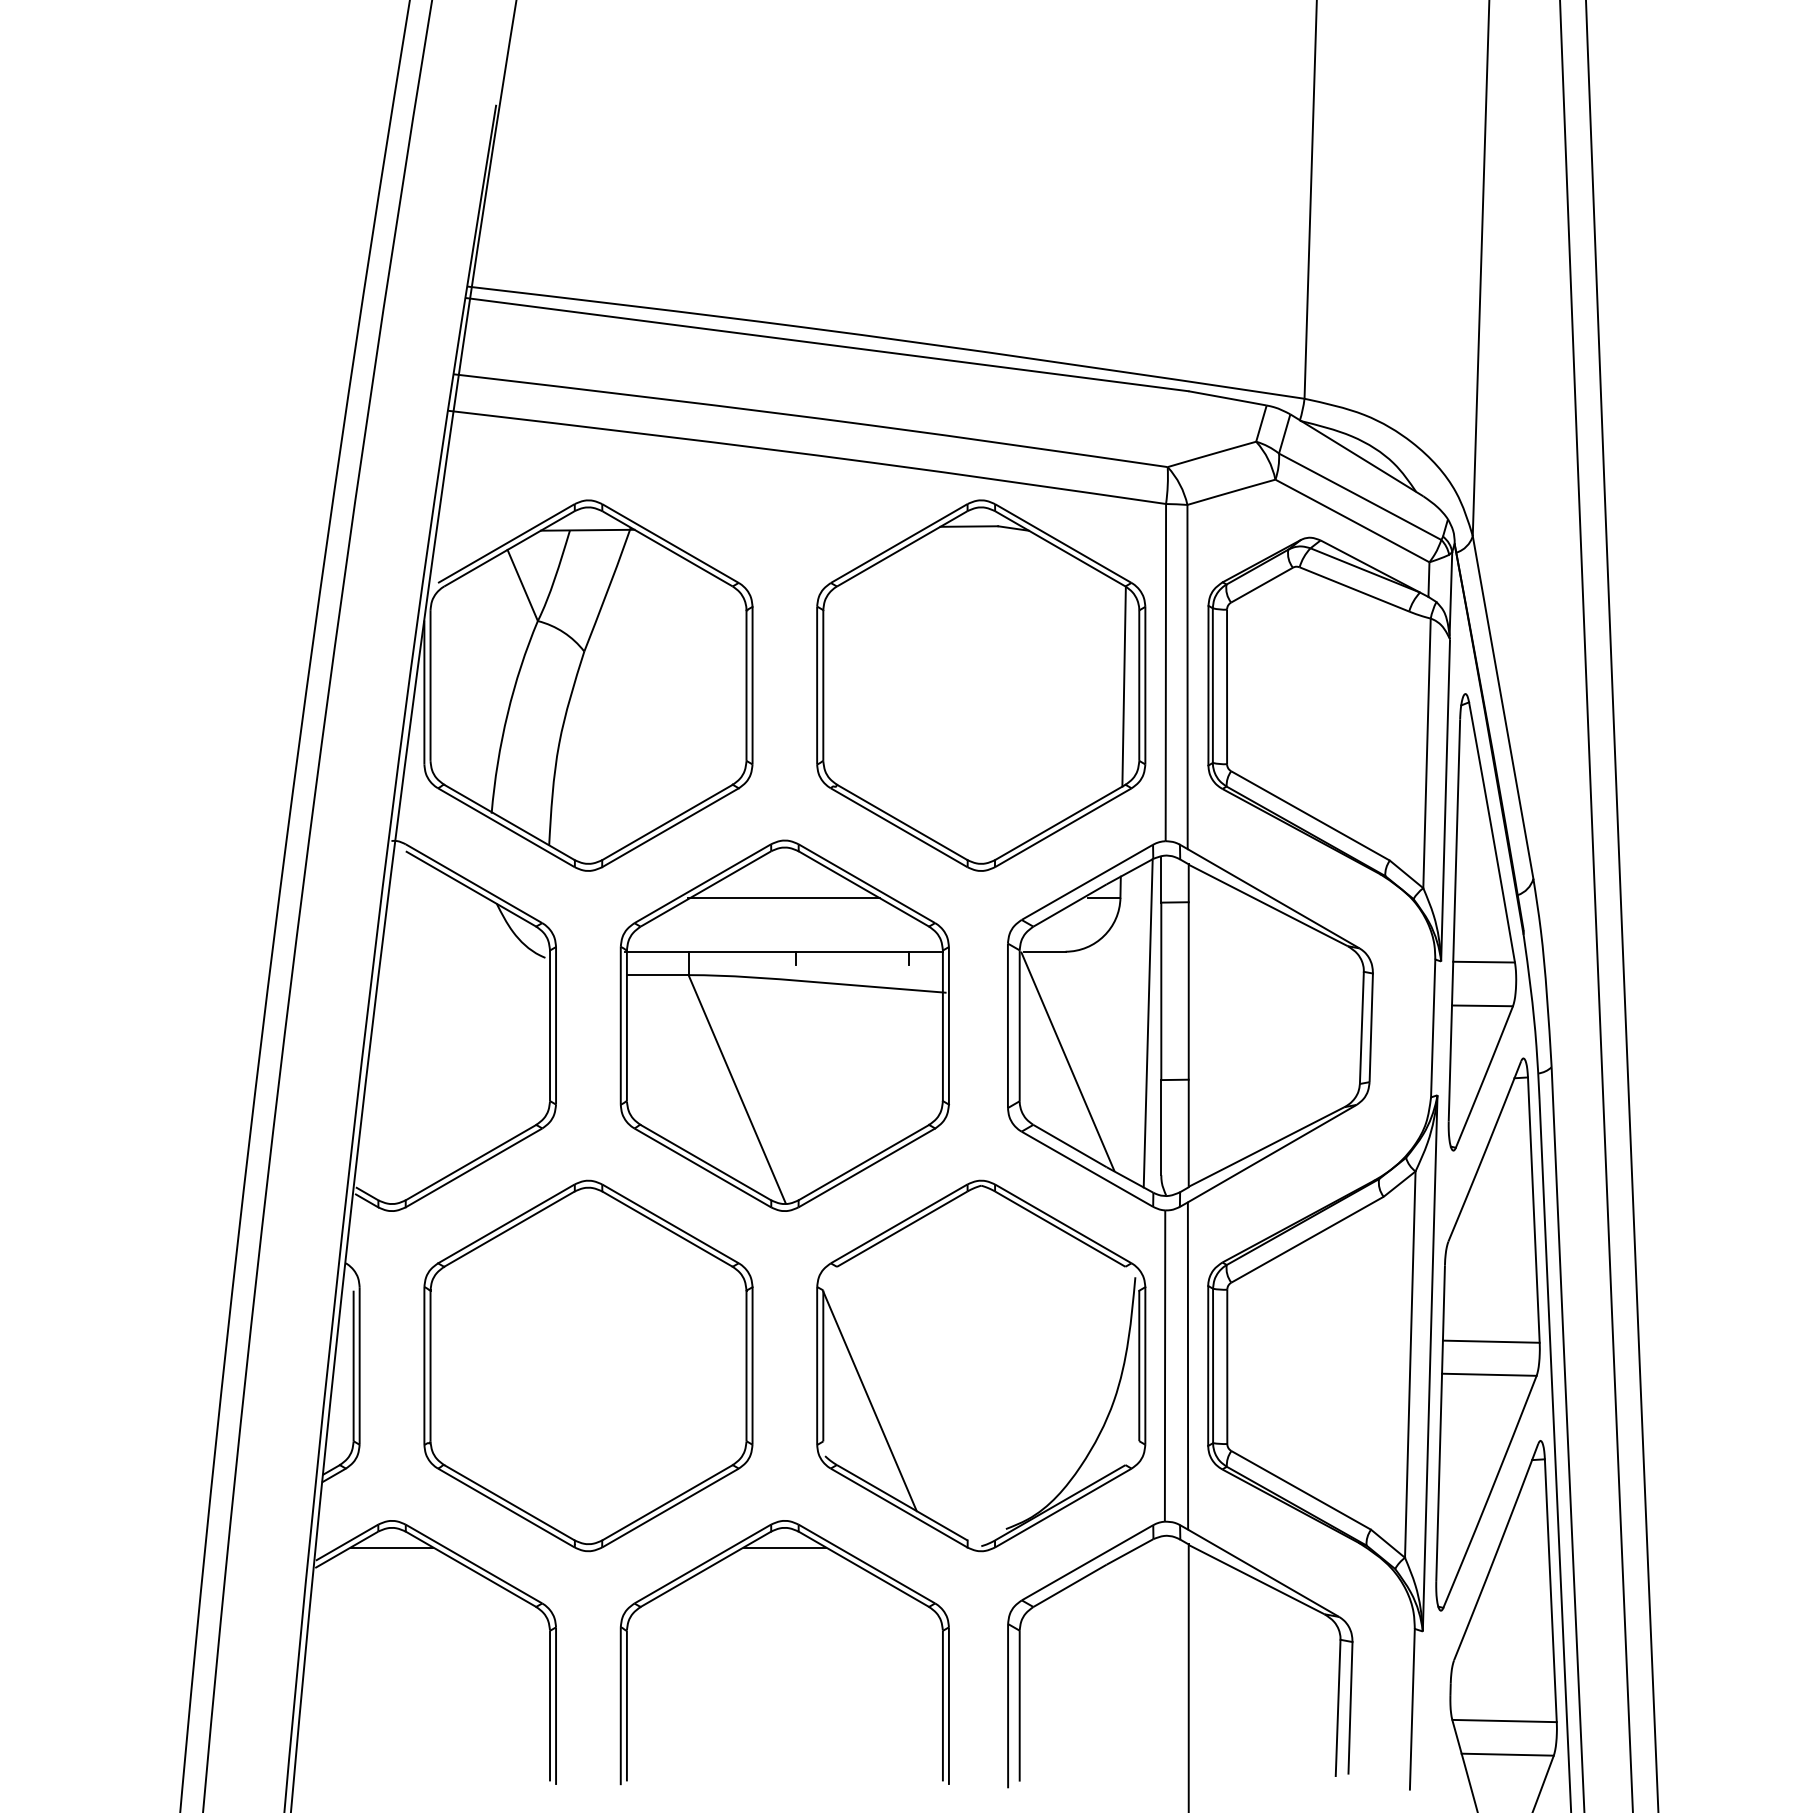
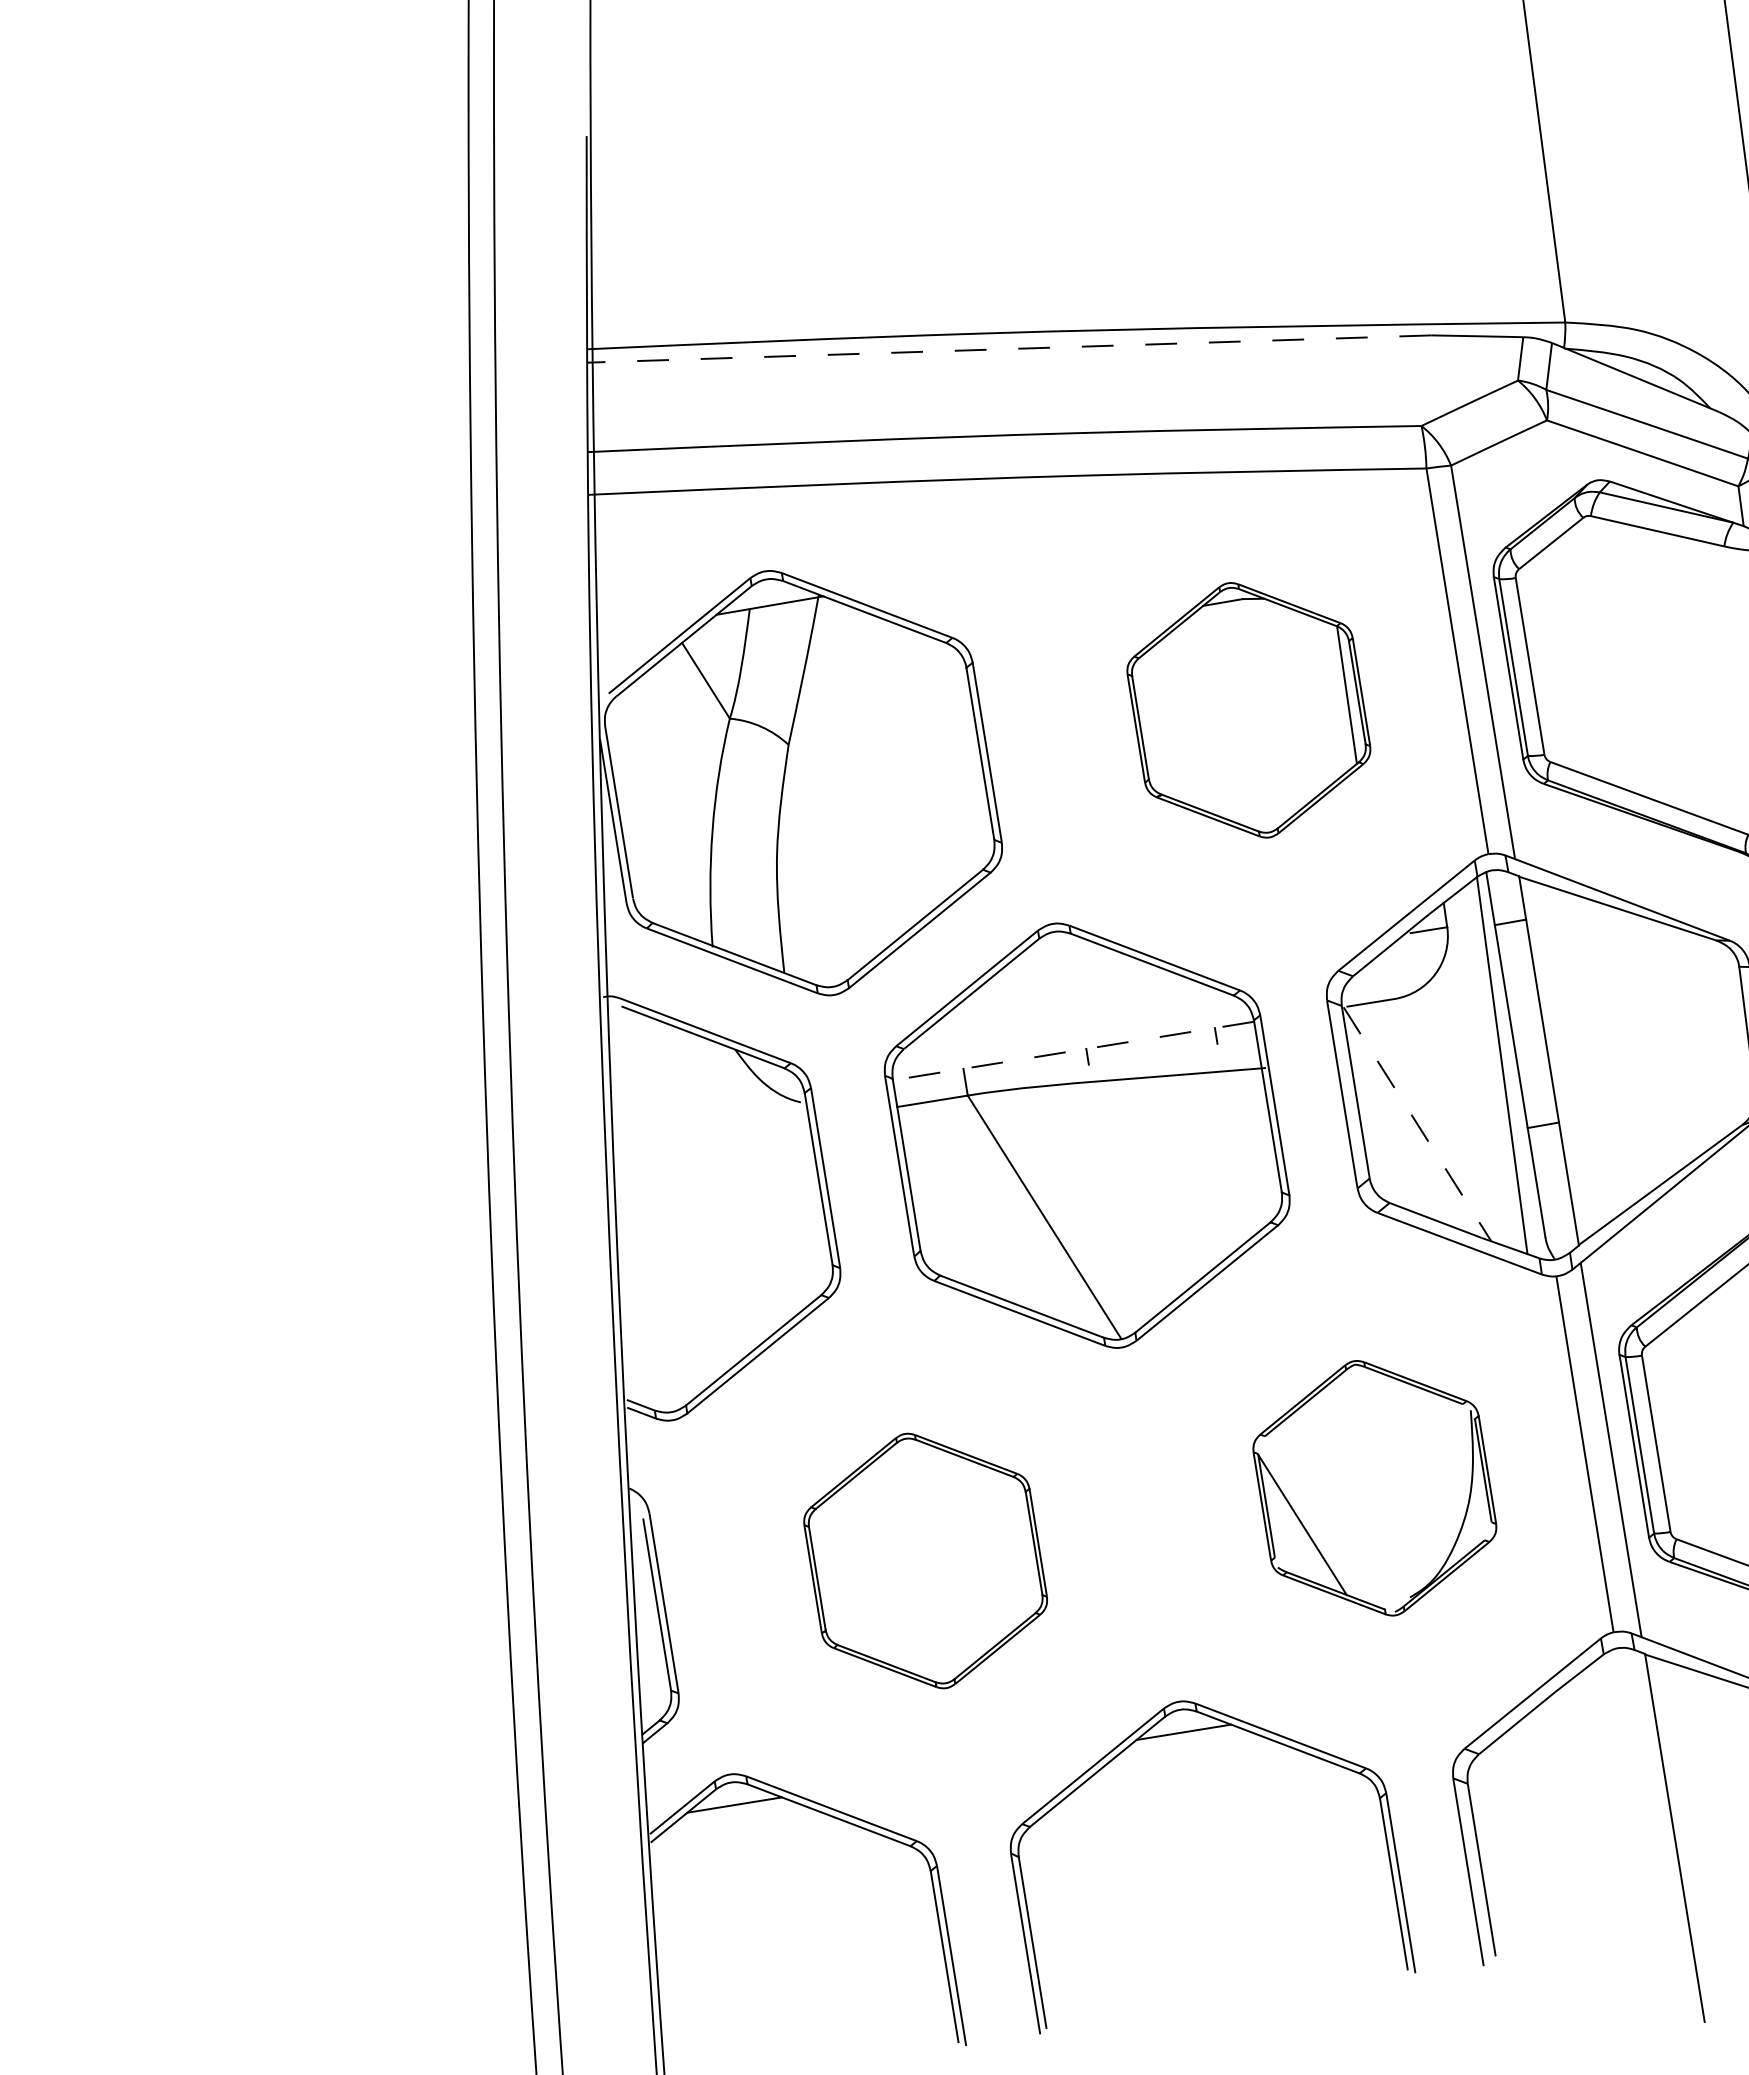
line: (826, 344) -> (1008, 348), solid -> dashed
part: (981, 685) -> (1249, 710), size x0.6
line: (783, 897) -> (1061, 989), removed
line: (783, 951) -> (1071, 1051), solid -> dashed
line: (1068, 1062) -> (1418, 1125), solid -> dashed
part: (588, 1365) -> (925, 1560), size x0.6
part: (981, 1365) -> (1374, 1487), size x0.6

